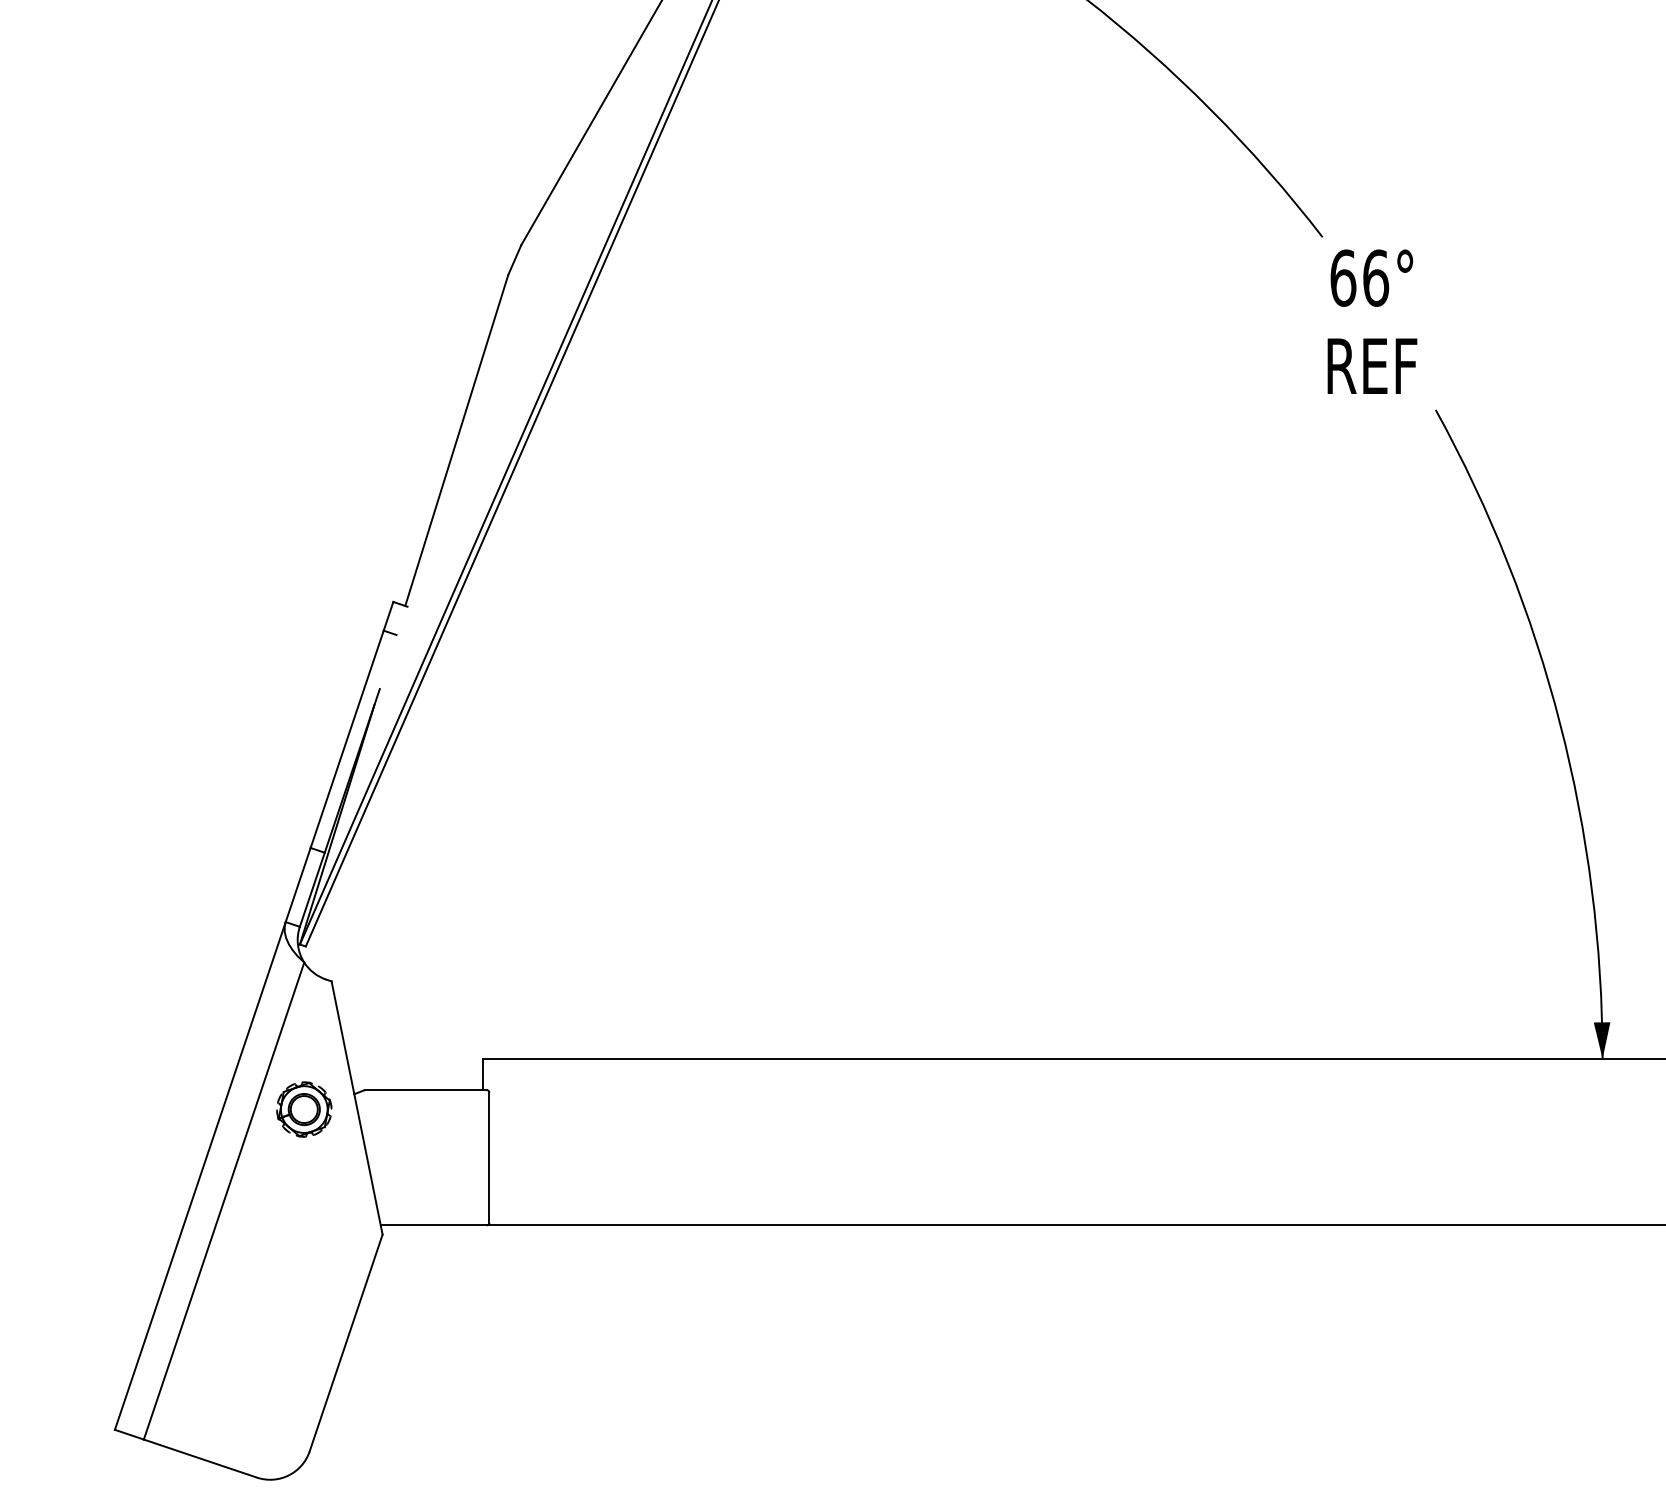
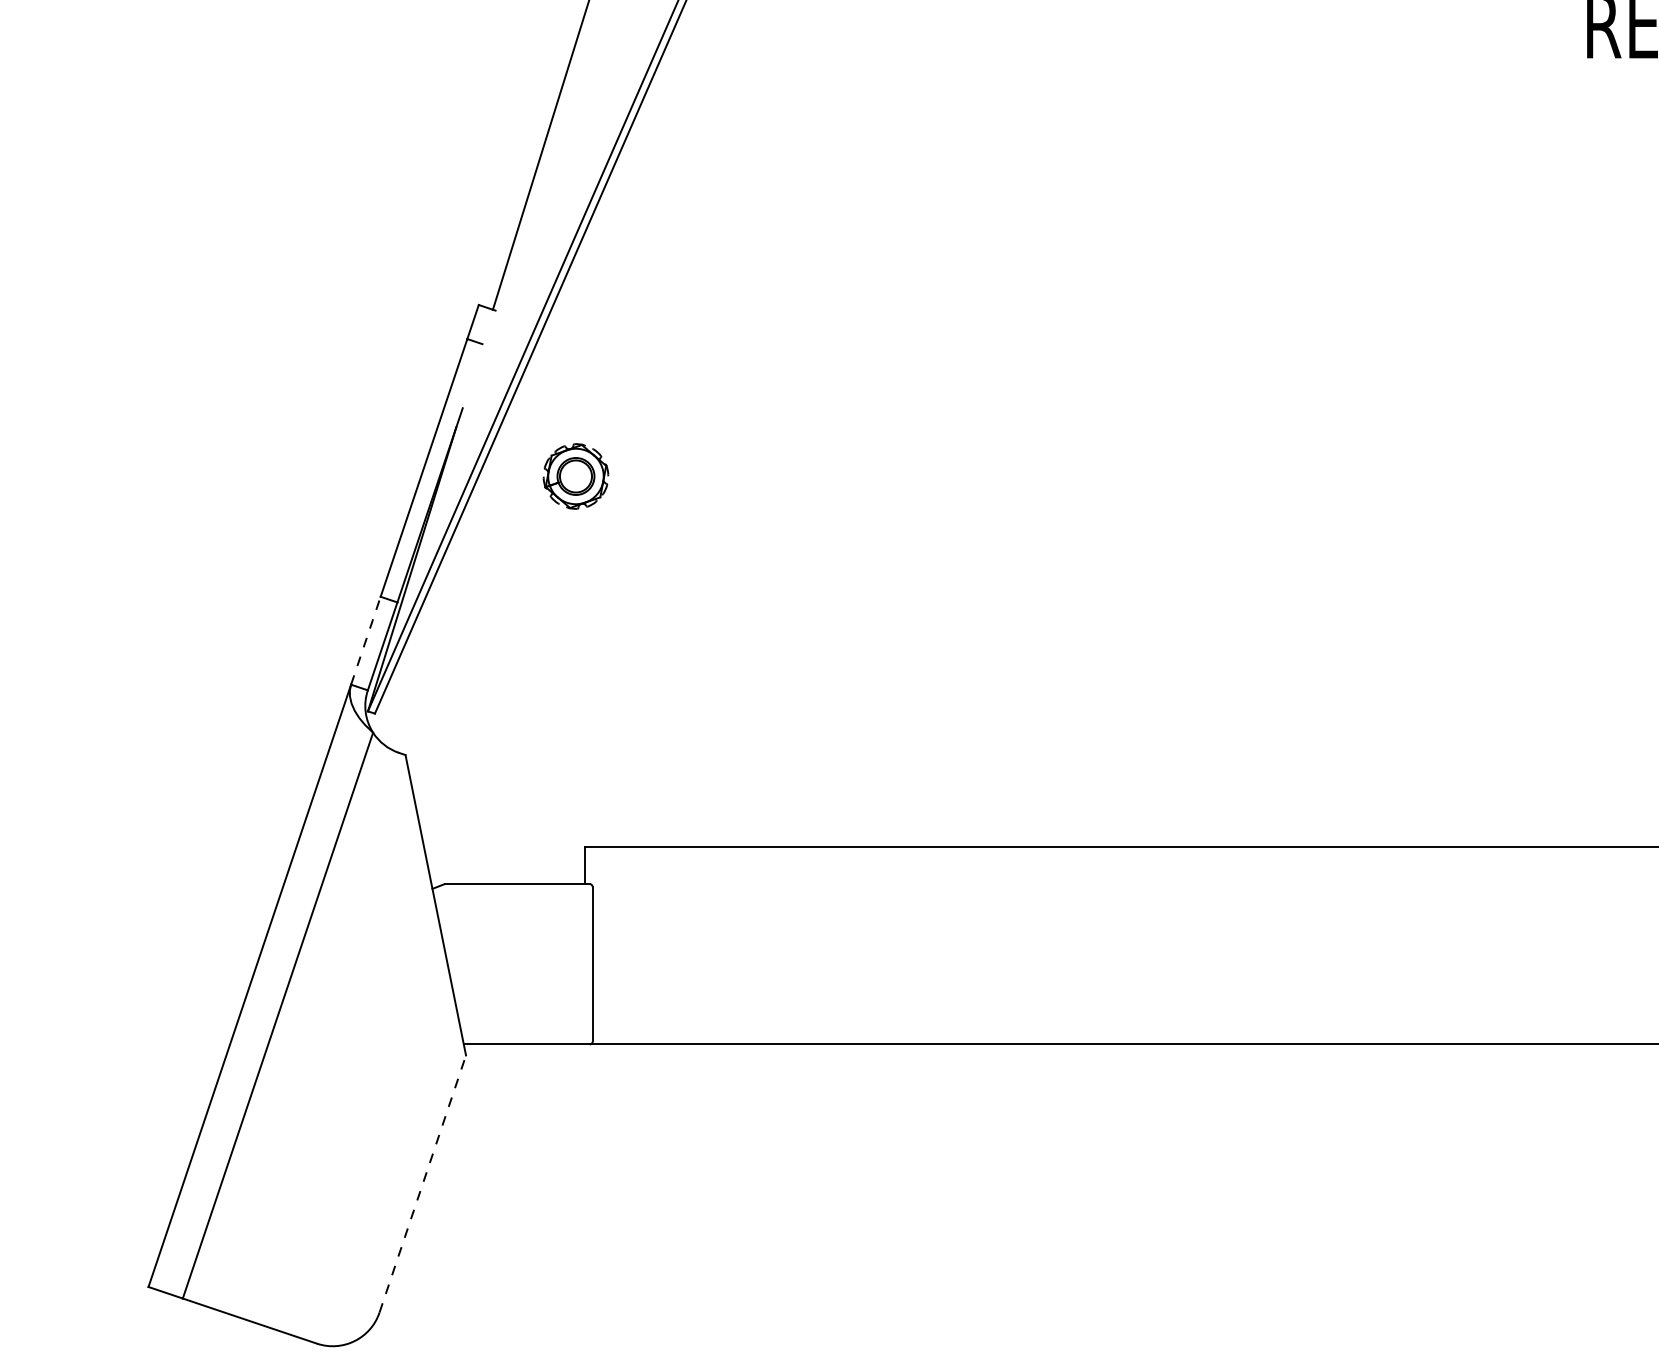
line: (298, 884) -> (366, 640), solid -> dashed
part: (304, 1109) -> (576, 476), moved
line: (346, 1342) -> (423, 1183), solid -> dashed

